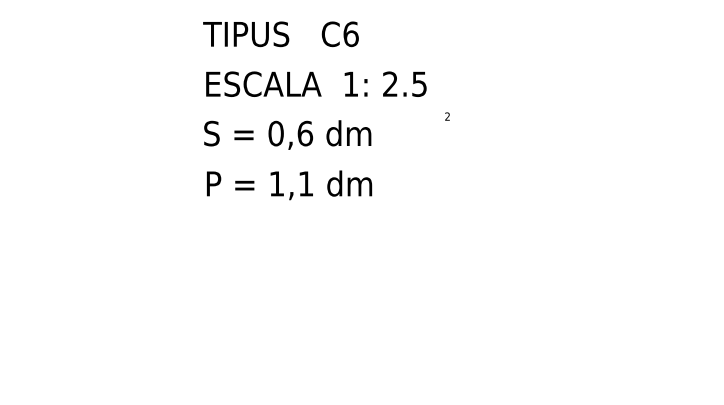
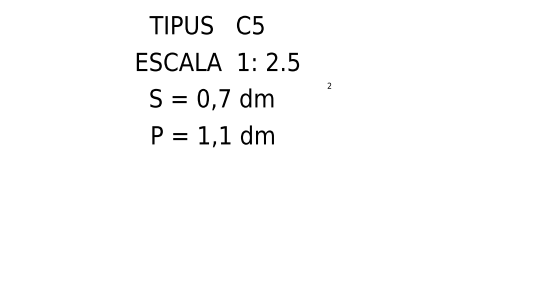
text: (351, 33) -> (258, 24), C6 -> C5
text: (315, 83) -> (217, 61), moved
text: (304, 132) -> (224, 97), 0,6 -> 0,7

